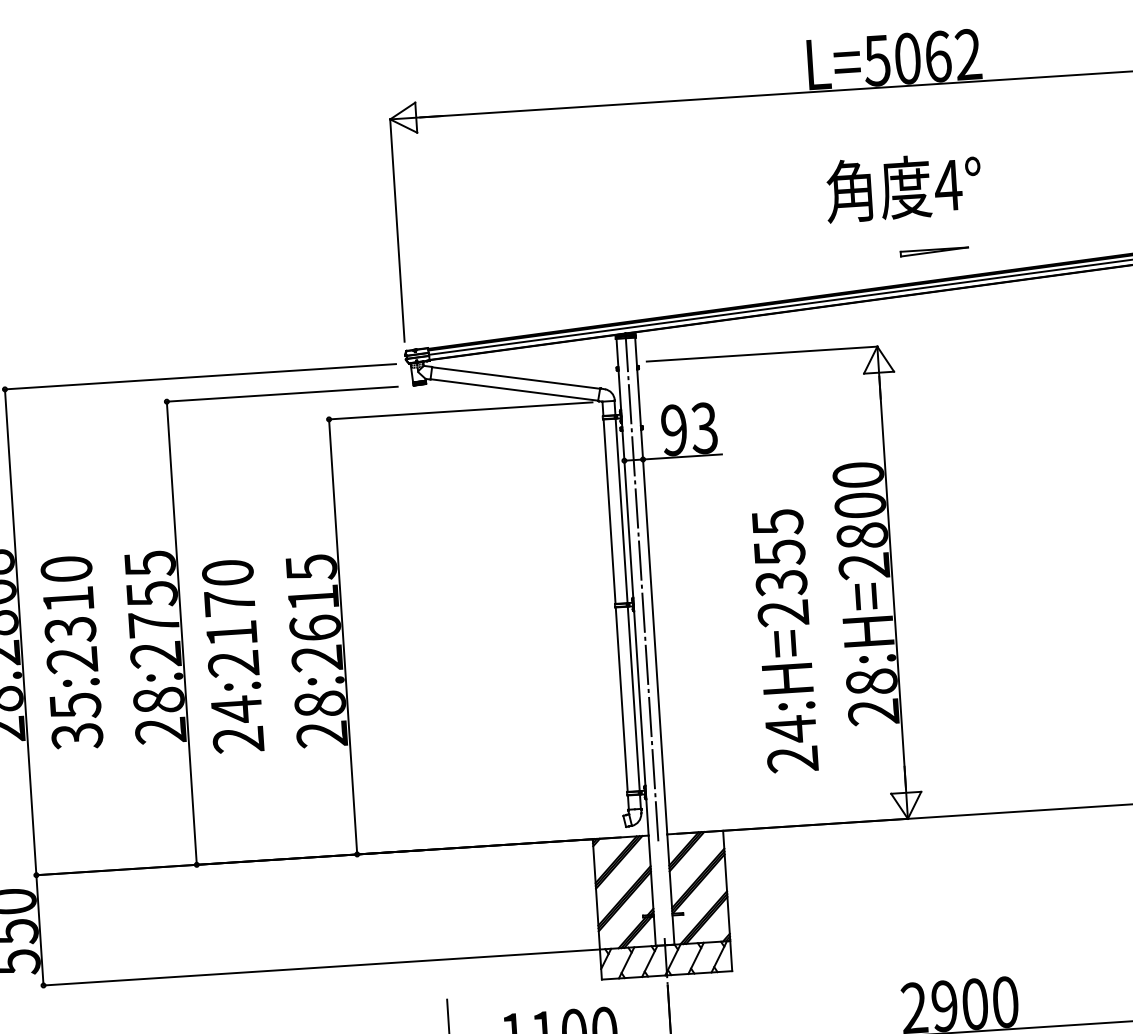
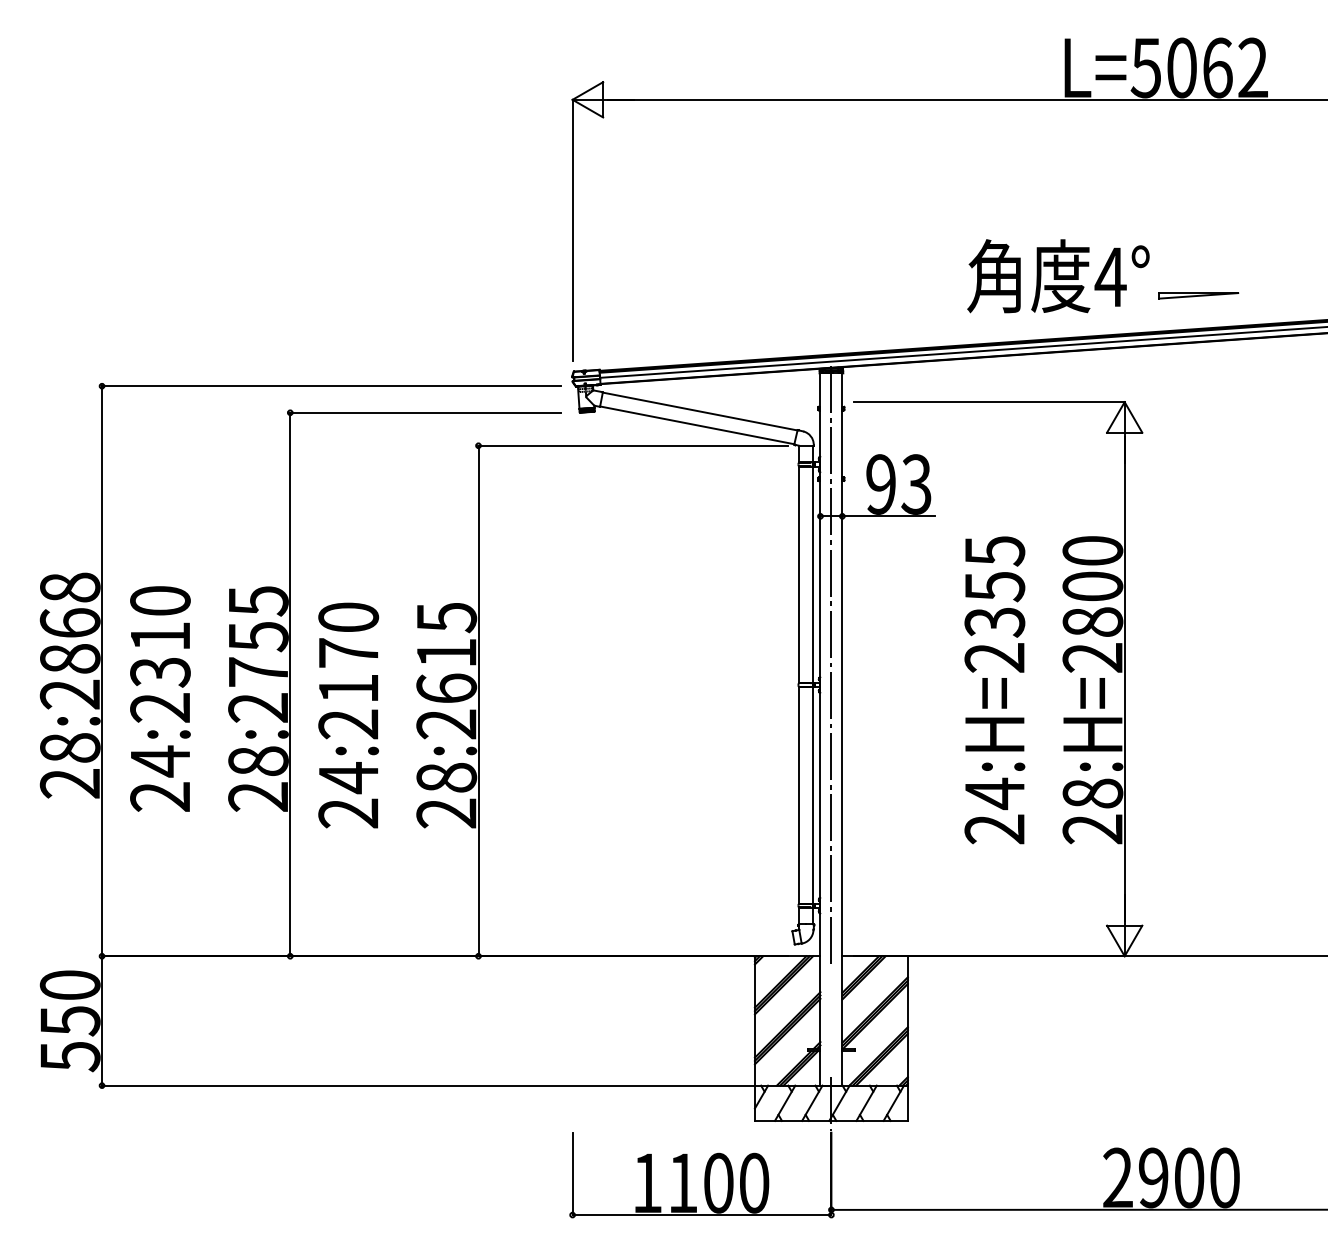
text: (903, 187) -> (1058, 276), moved
text: (785, 641) -> (994, 690), moved
text: (76, 720) -> (160, 778), 35:2310 -> 24:2310

